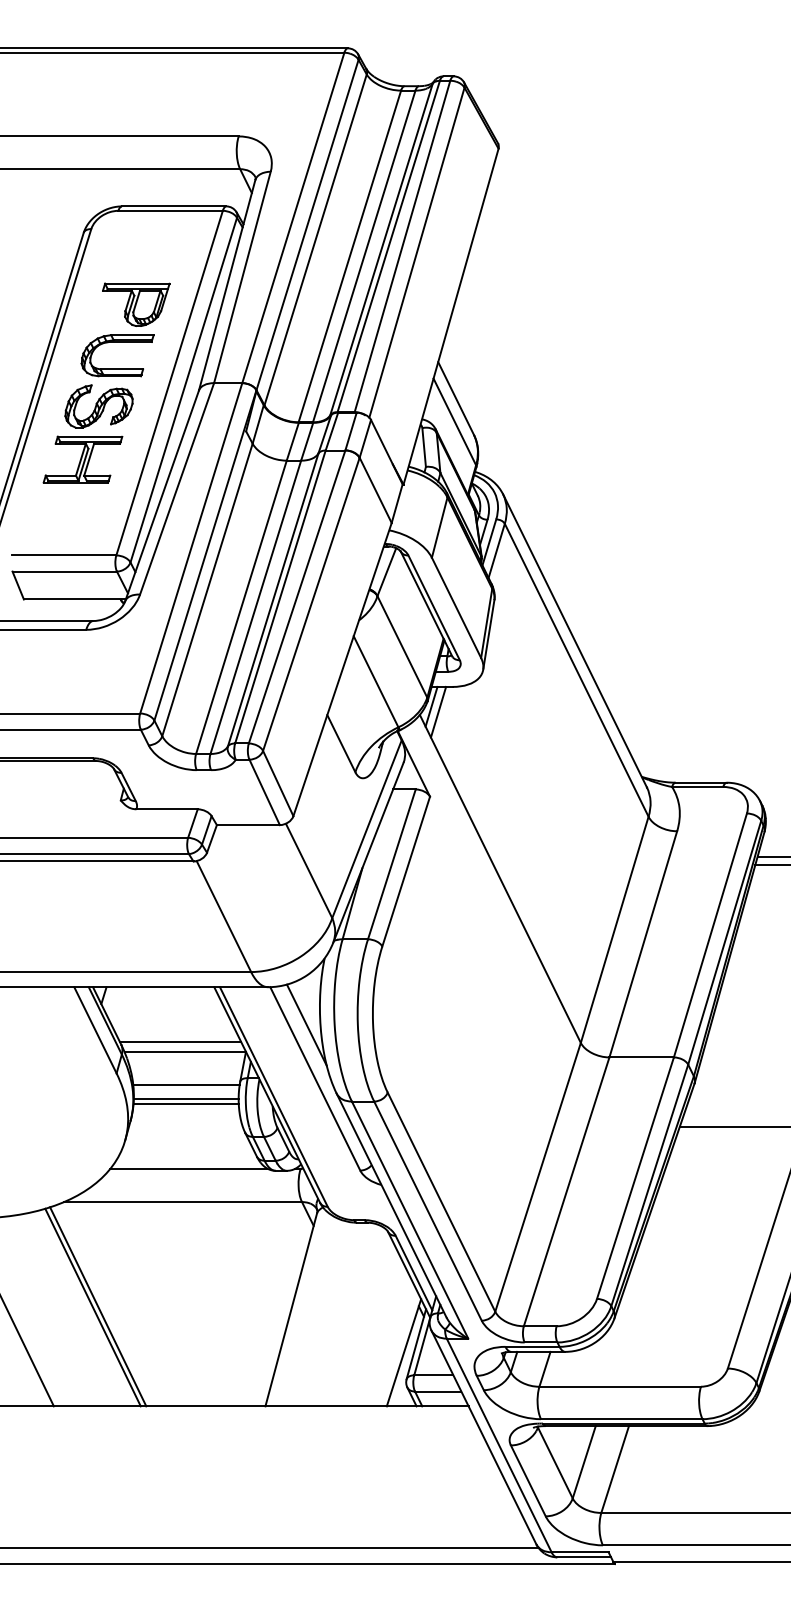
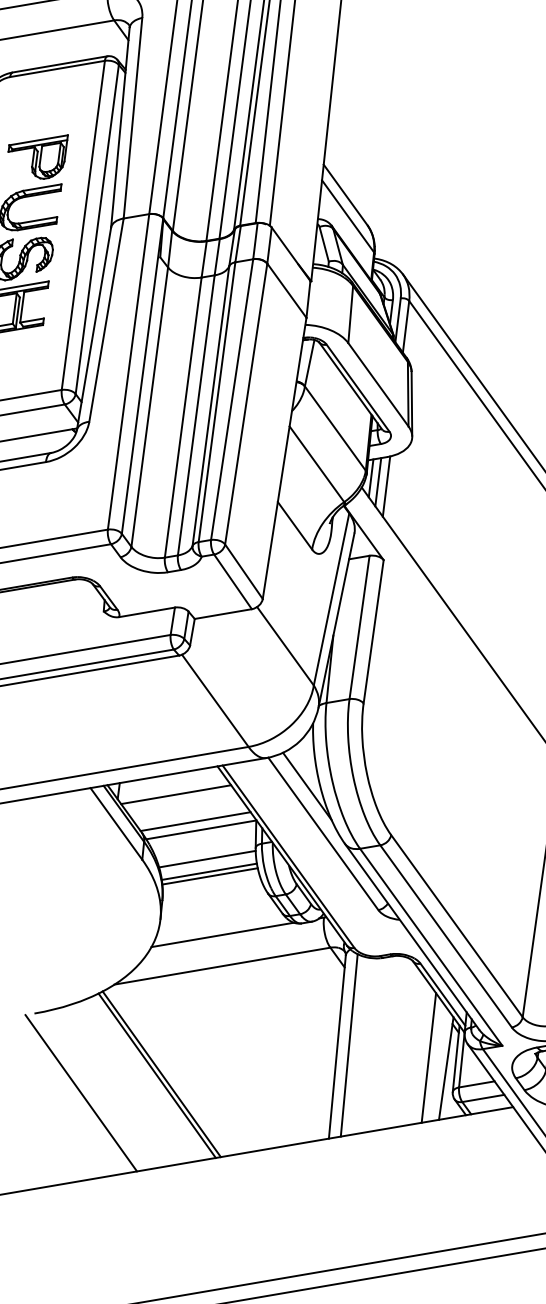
line: (446, 718) -> (386, 486), added
line: (164, 1009) -> (175, 794), added
line: (304, 1310) -> (349, 1045), added
line: (386, 1338) -> (428, 1058), added

